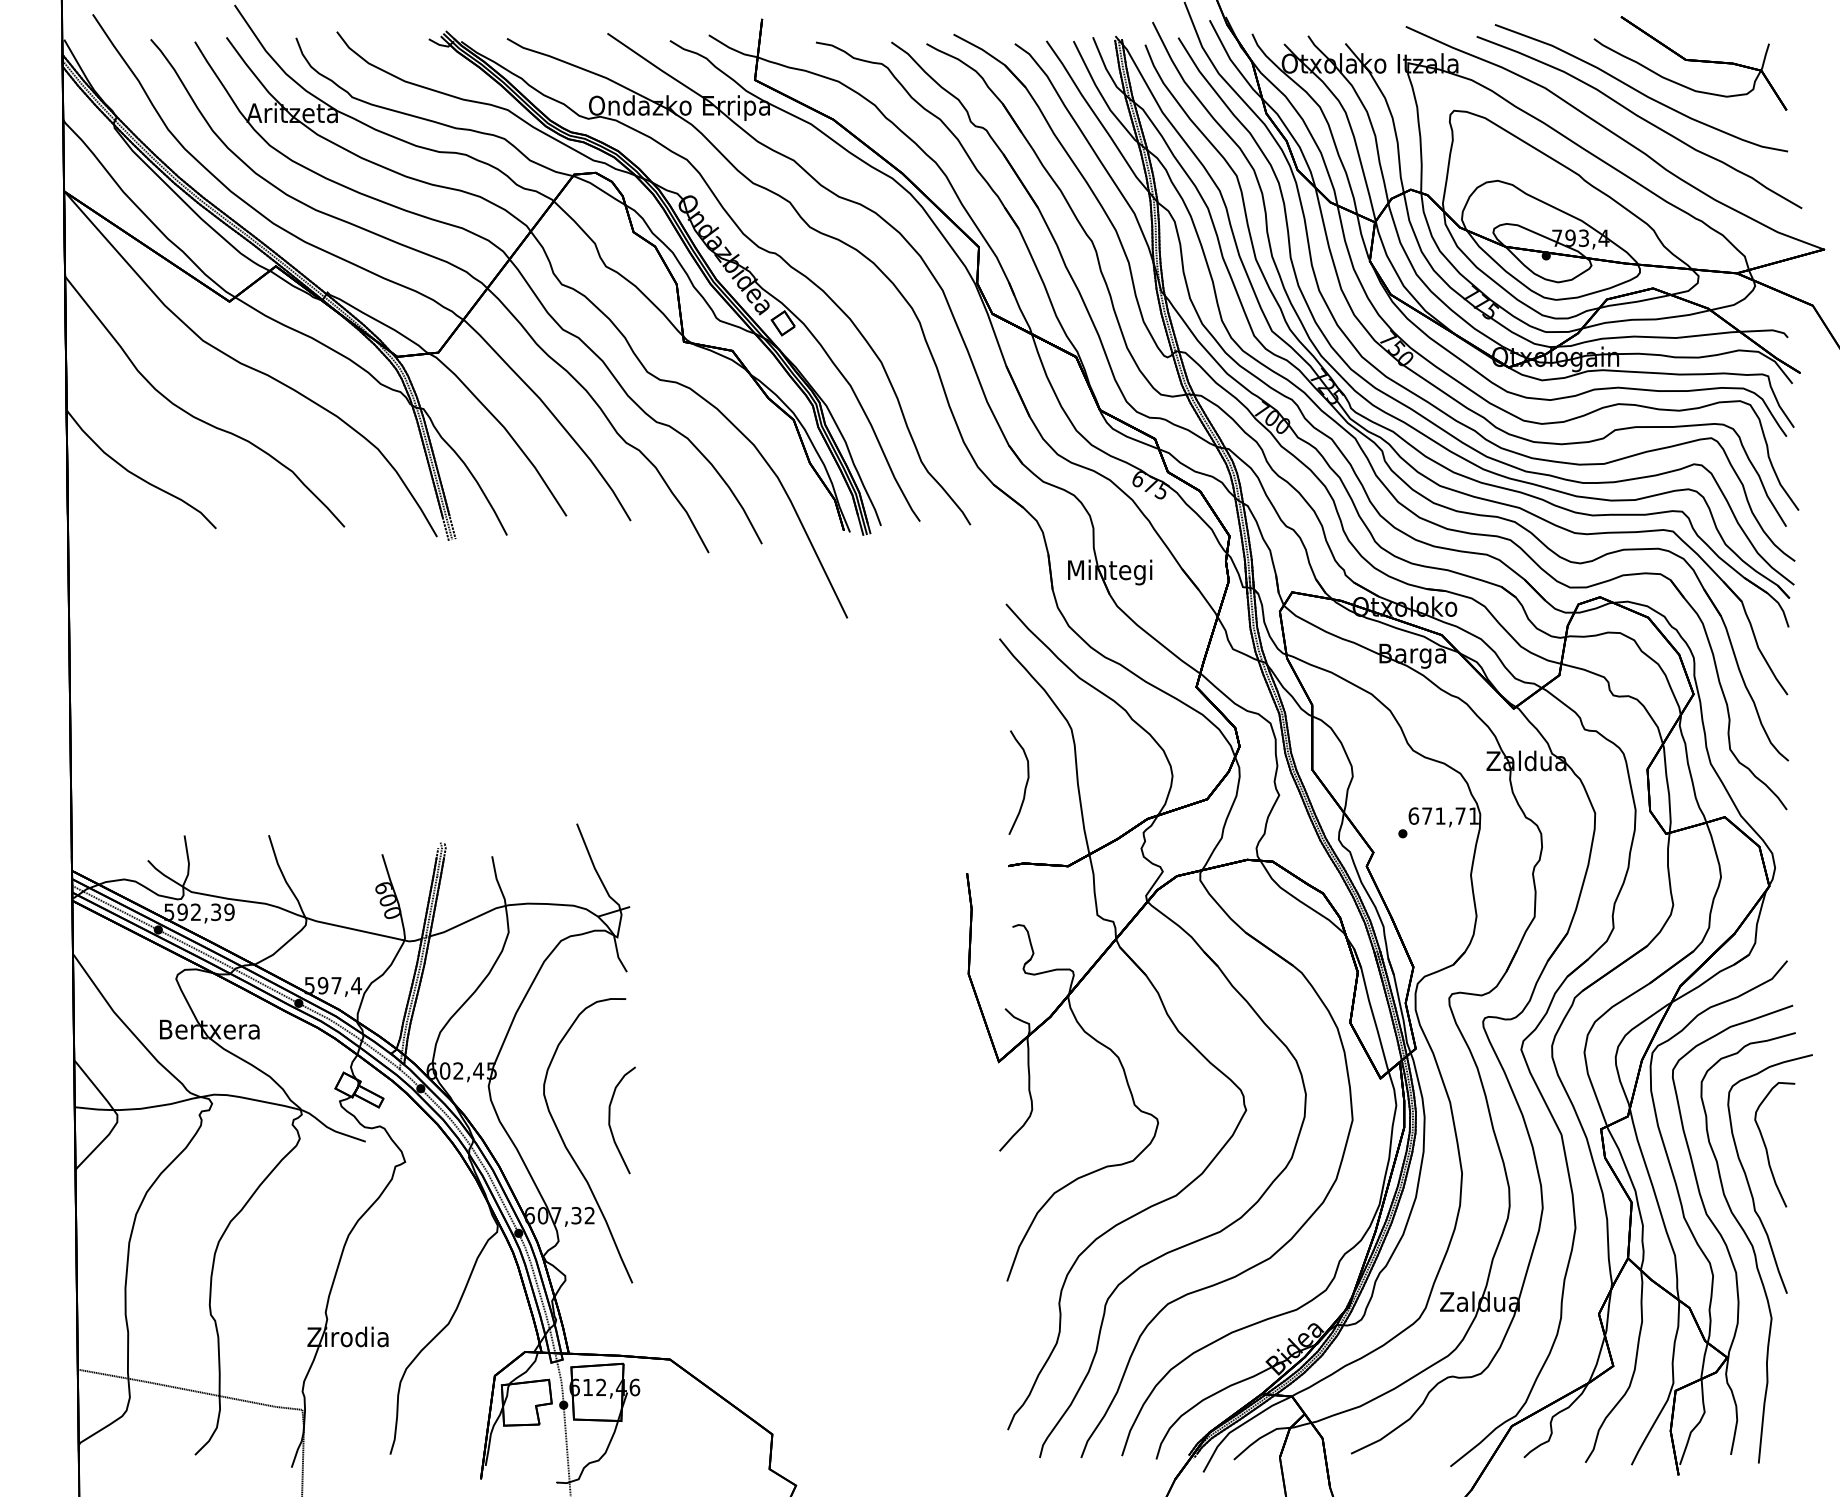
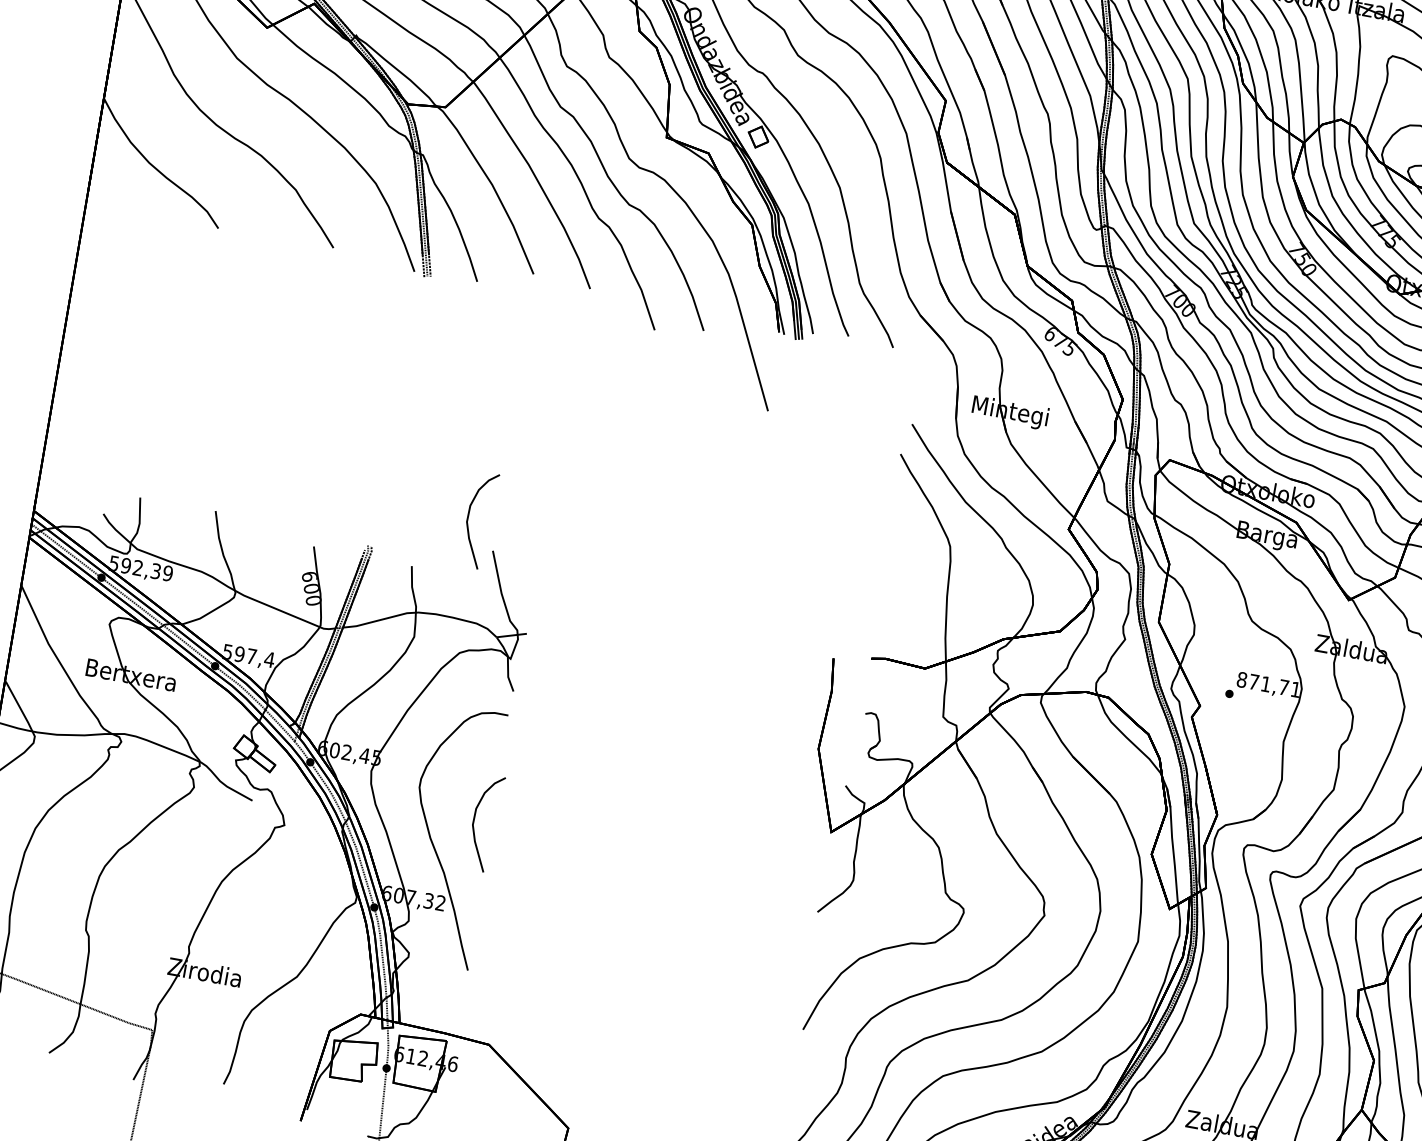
curve: (1025, 784) -> (900, 588), removed
curve: (544, 793) -> (468, 518), added
text: (1413, 815) -> (1241, 679), 671,71 -> 871,71

